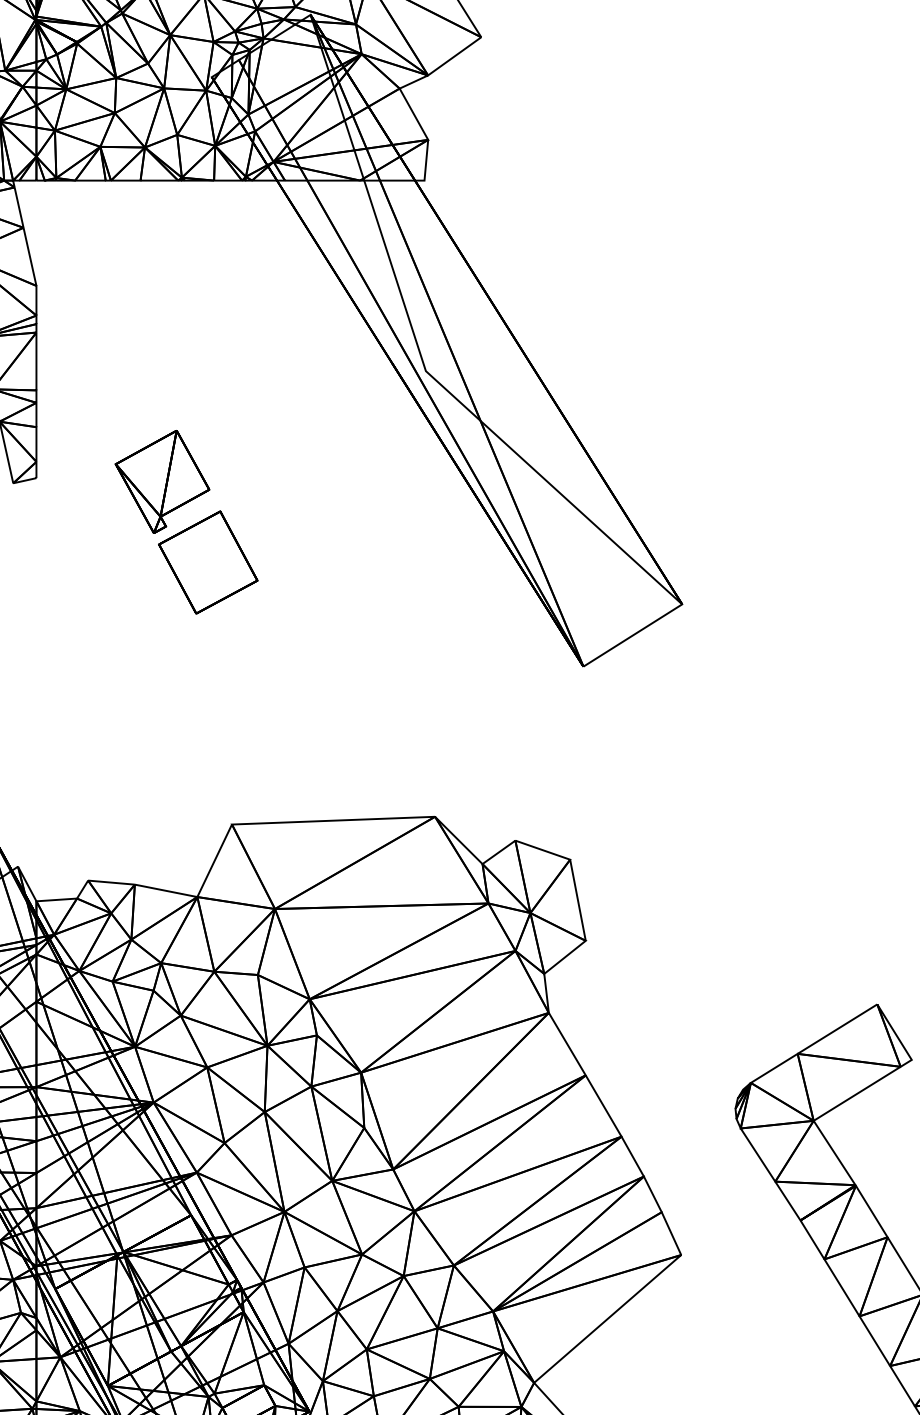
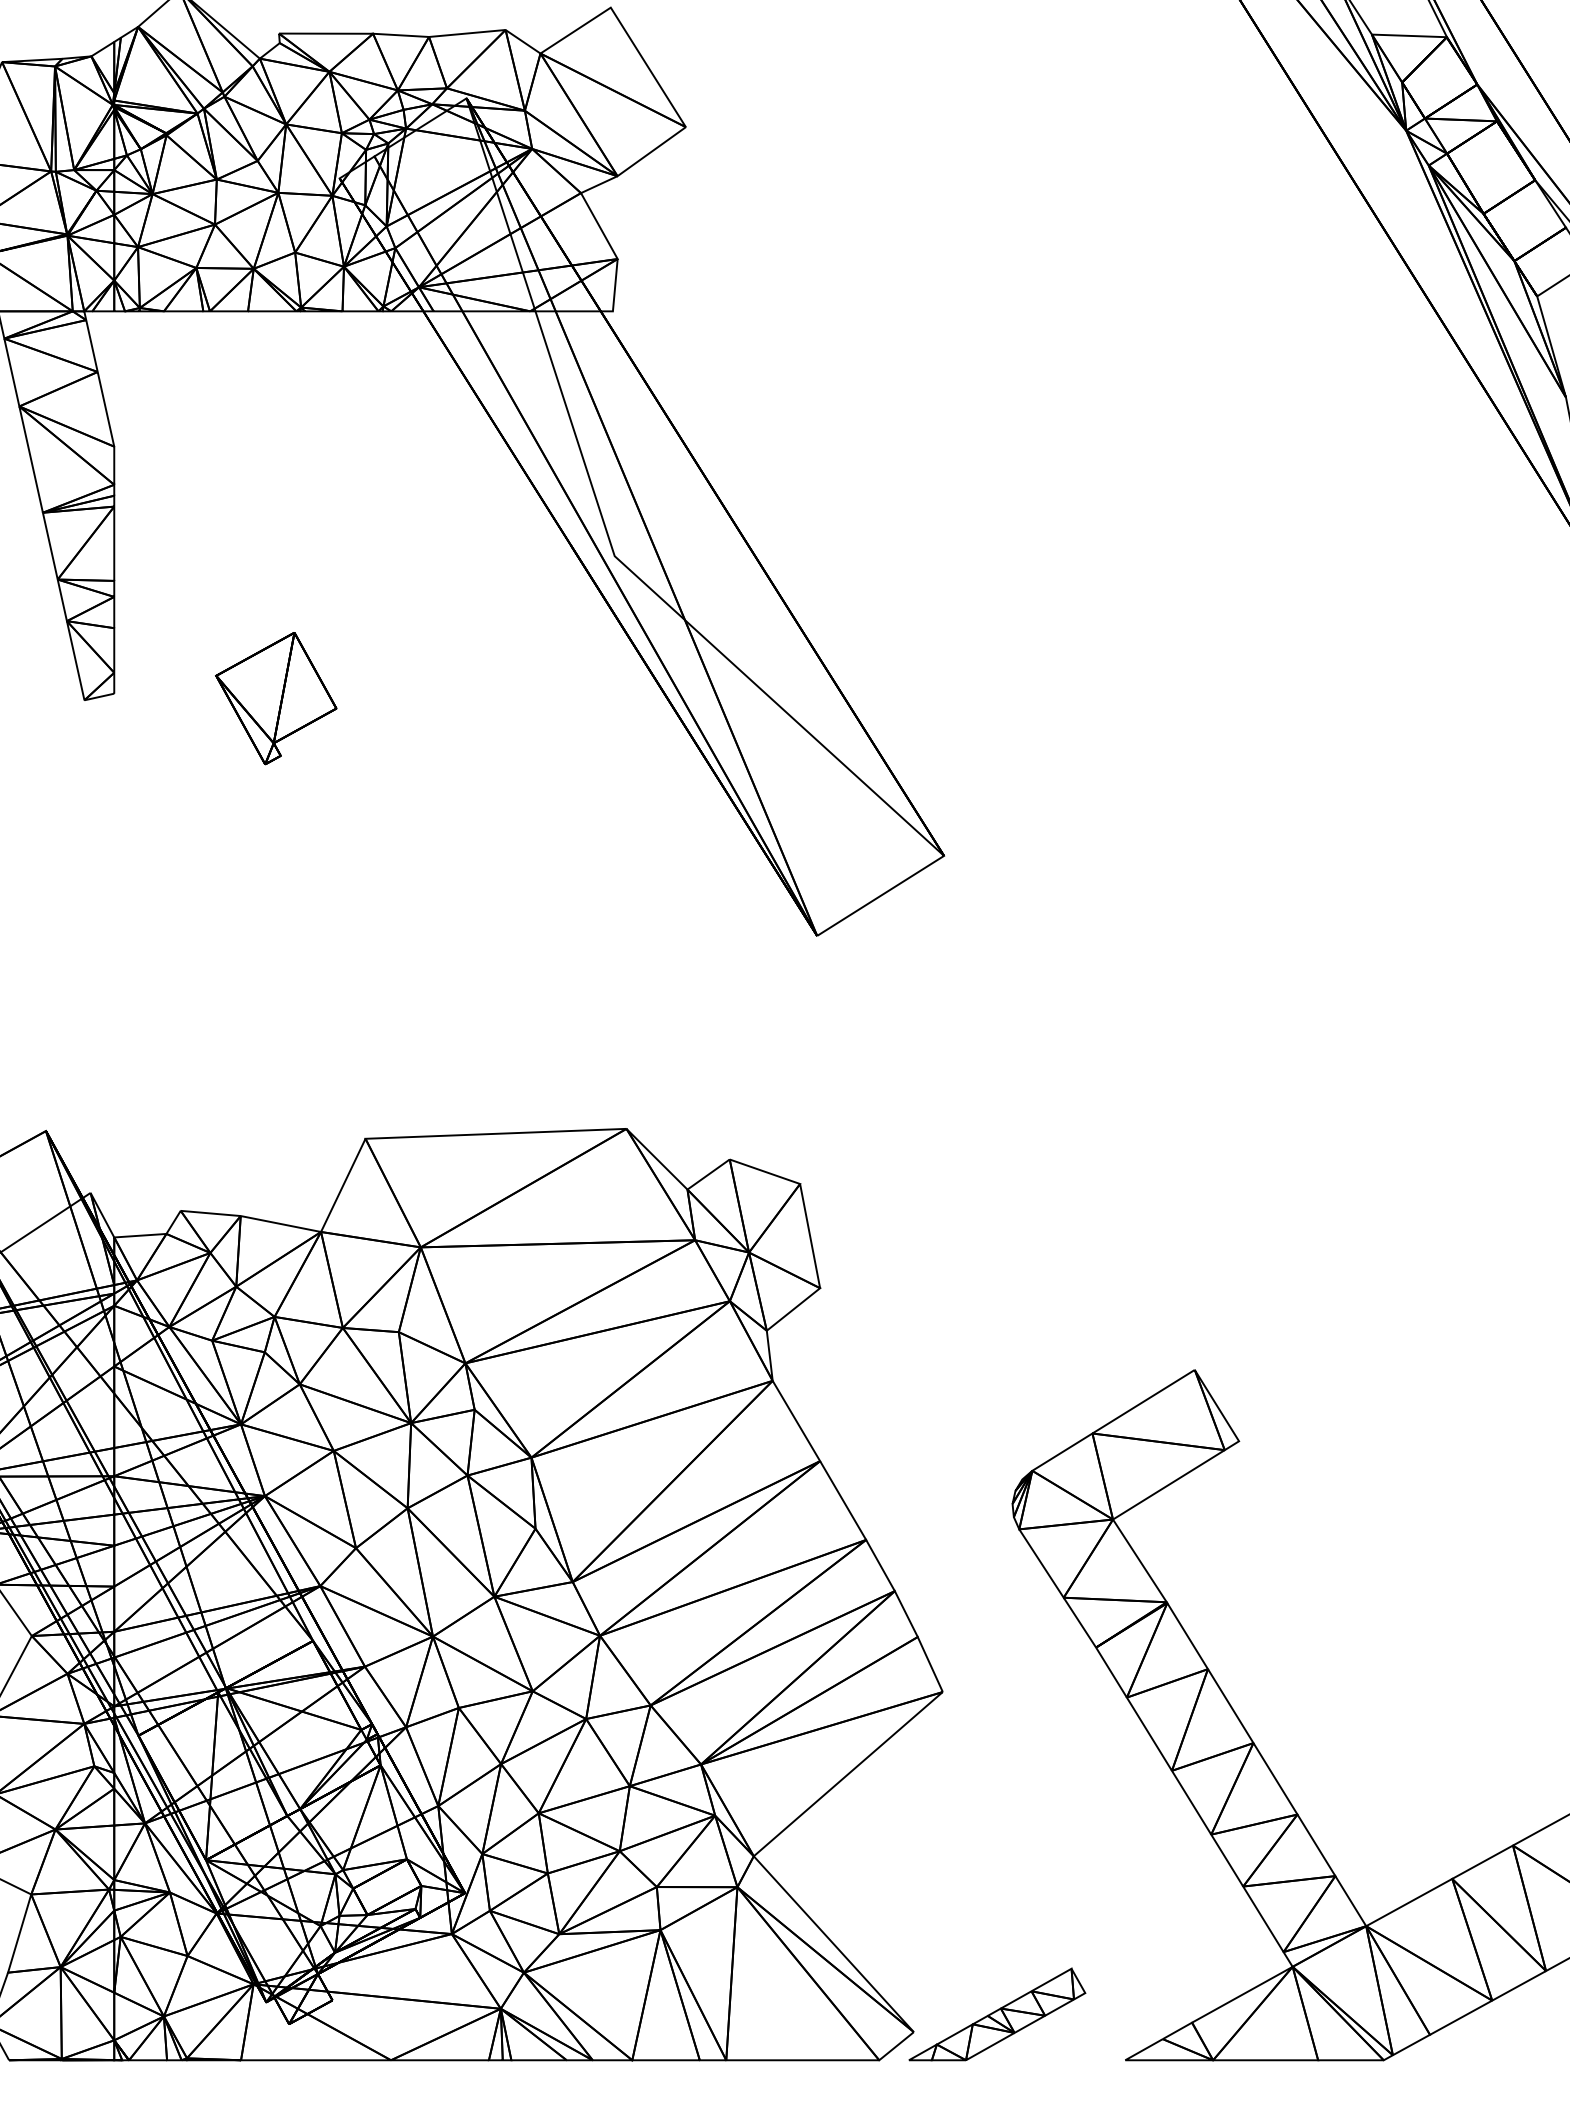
part: (207, 562) -> (334, 801), removed

